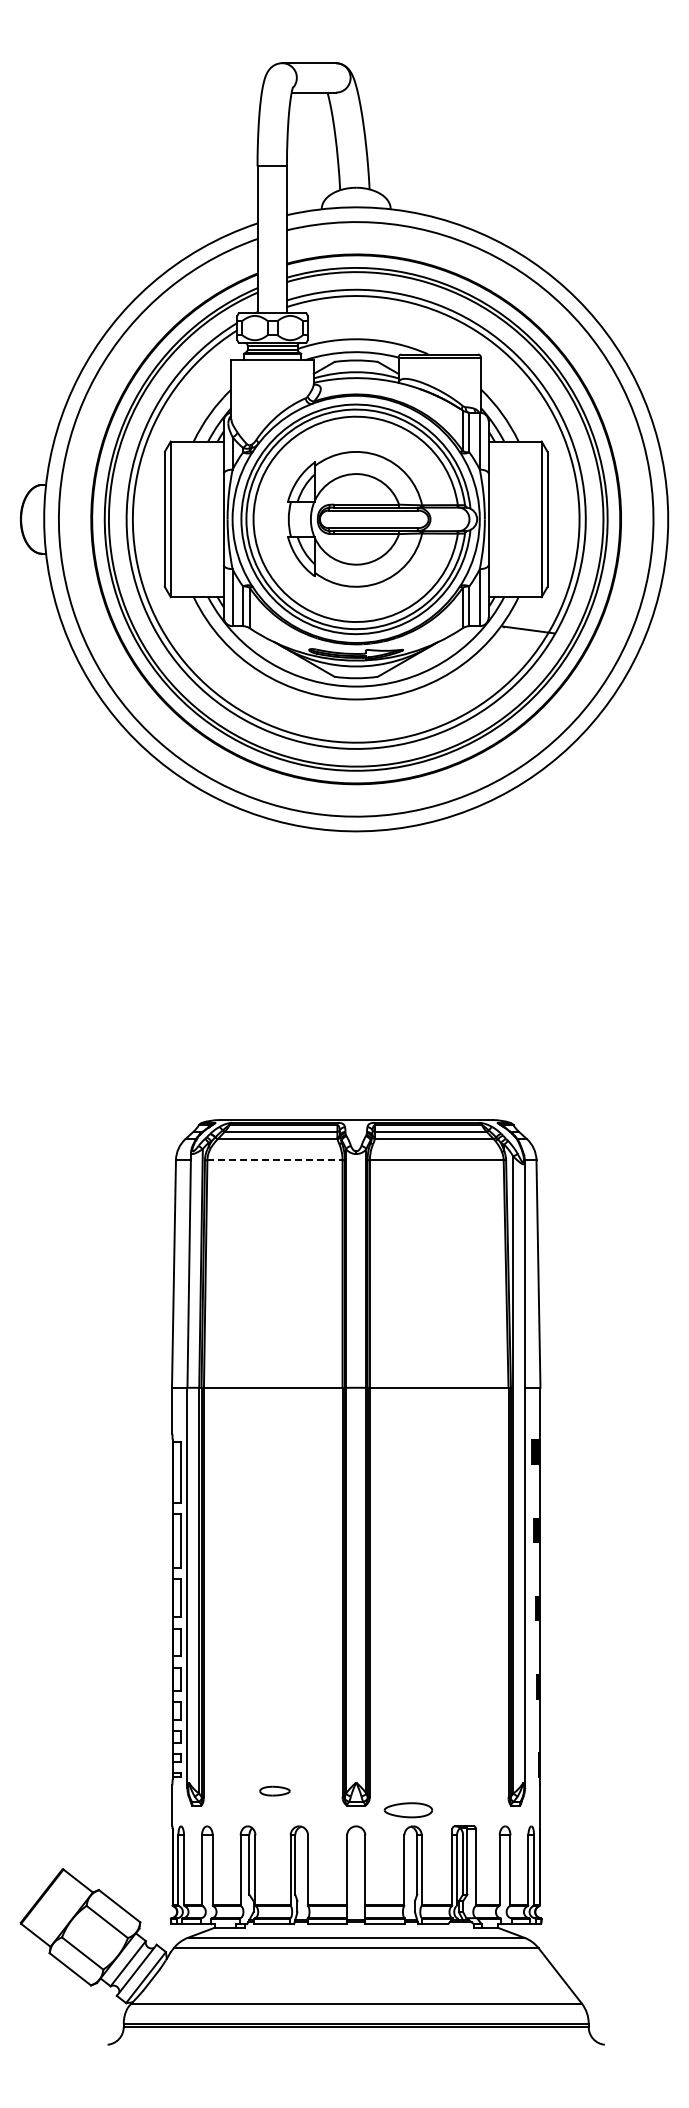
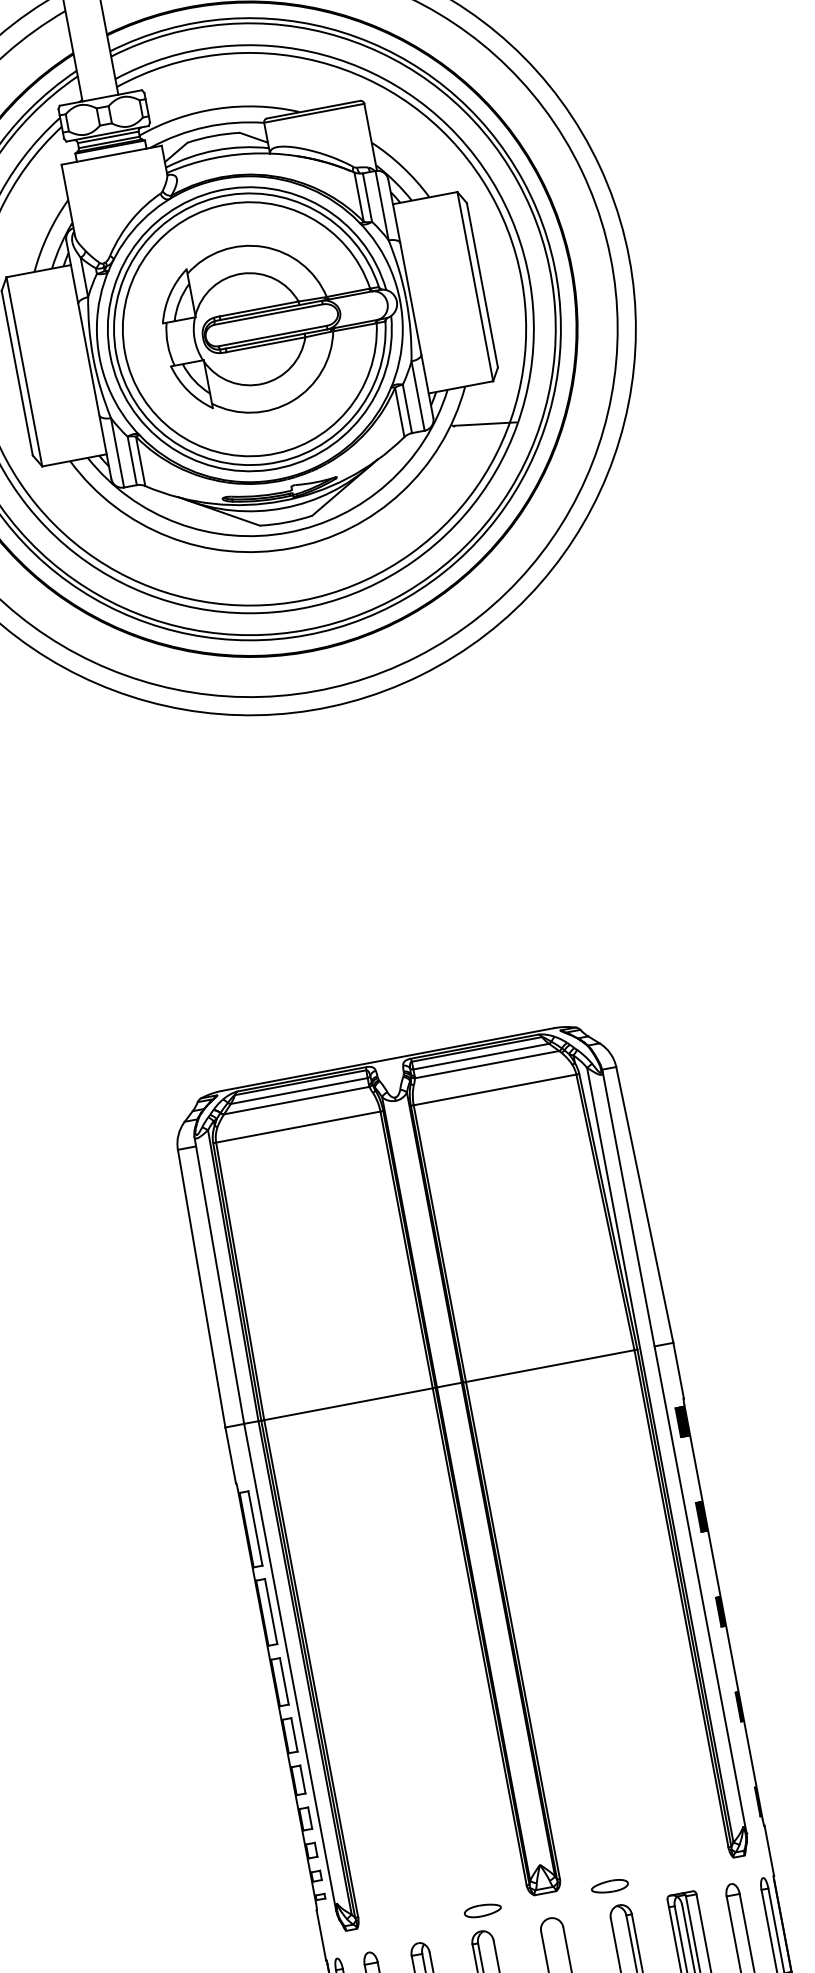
line: (274, 1160) -> (297, 1127), dashed -> solid
part: (274, 1790) -> (482, 1909), moved
part: (408, 1809) -> (609, 1885), size x0.62

